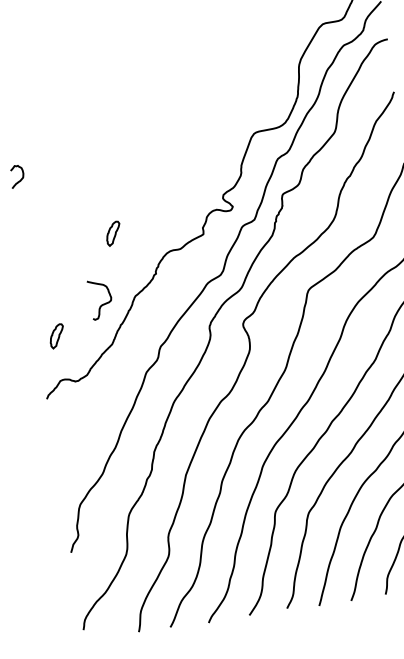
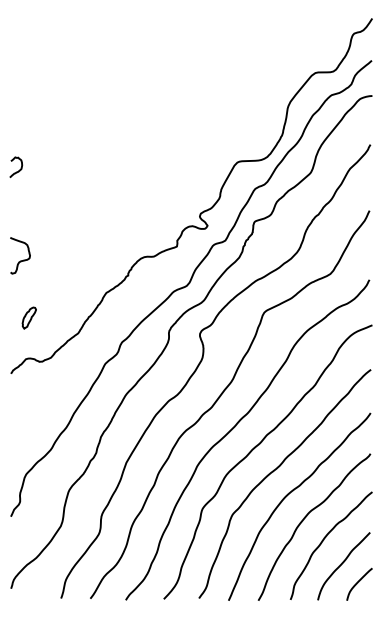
part: (112, 233) -> (94, 232), removed
curve: (104, 302) -> (23, 259), moved

